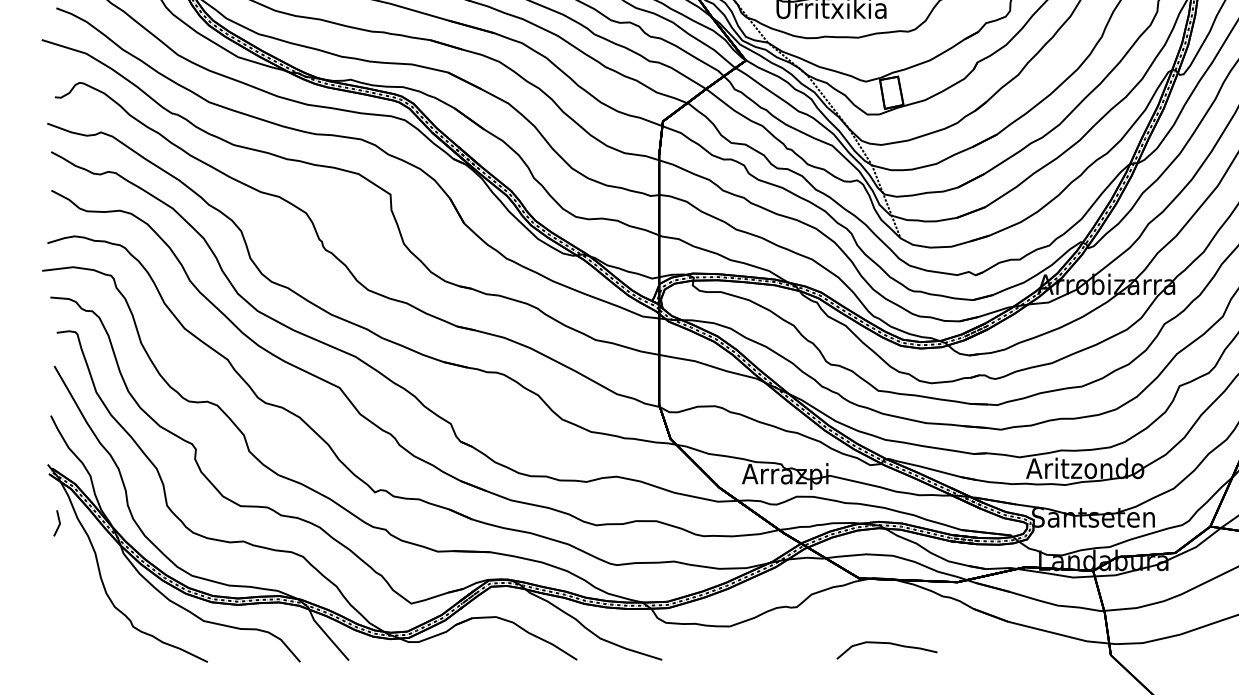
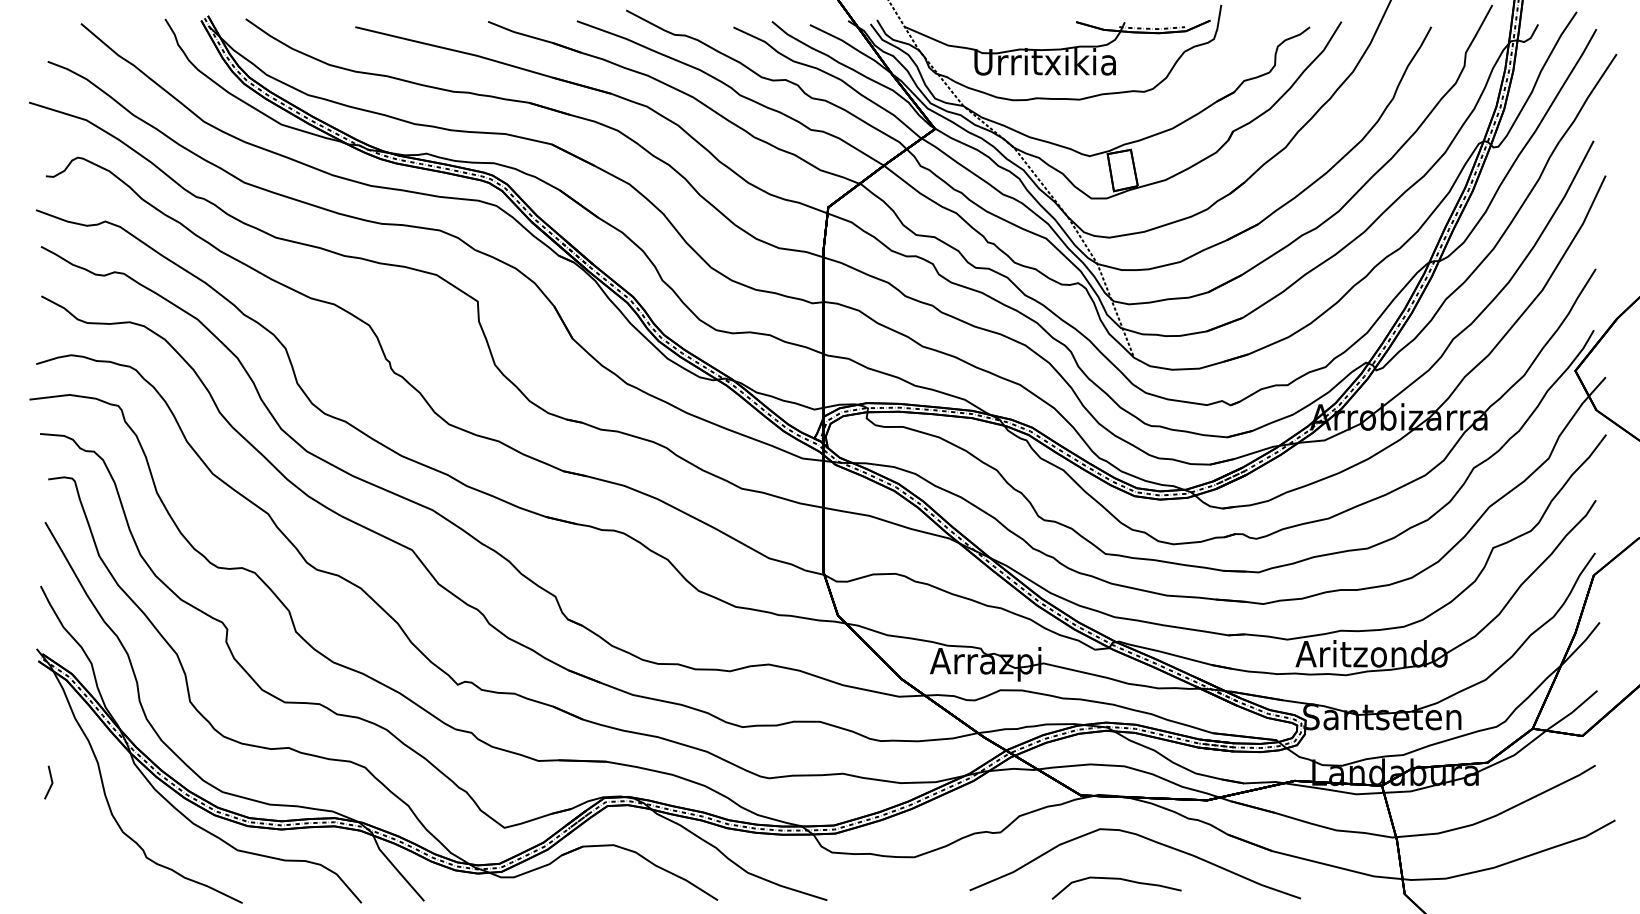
line: (58, 524) -> (50, 784), moved
curve: (907, 611) -> (1143, 838), added

